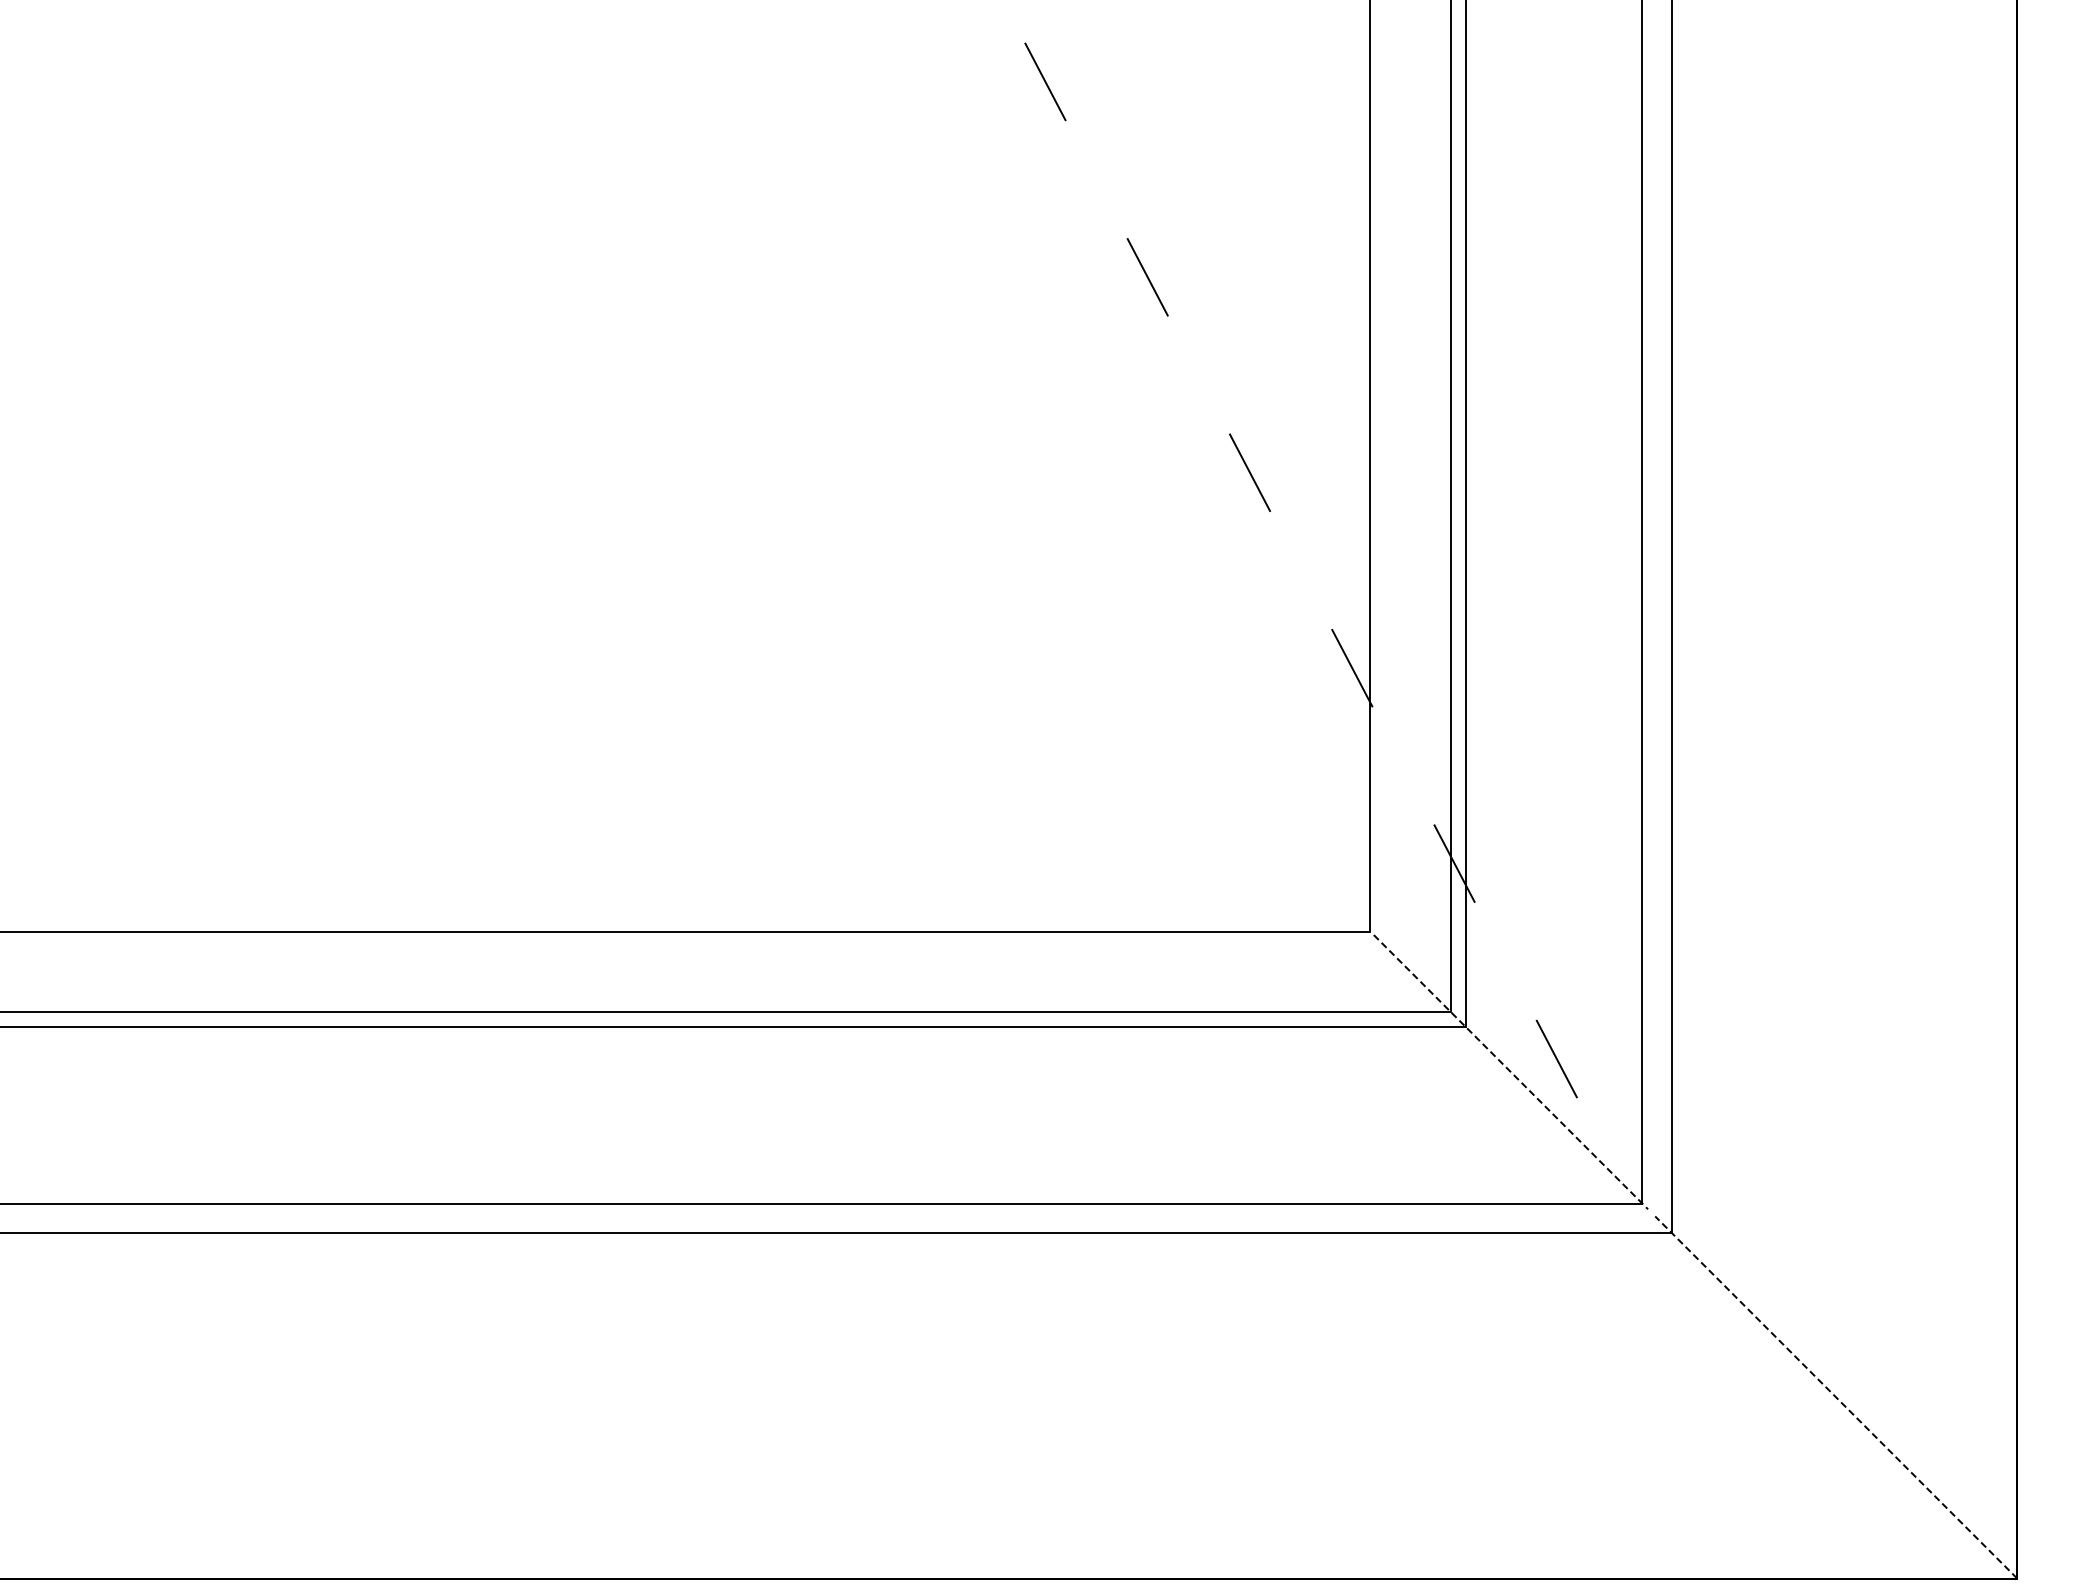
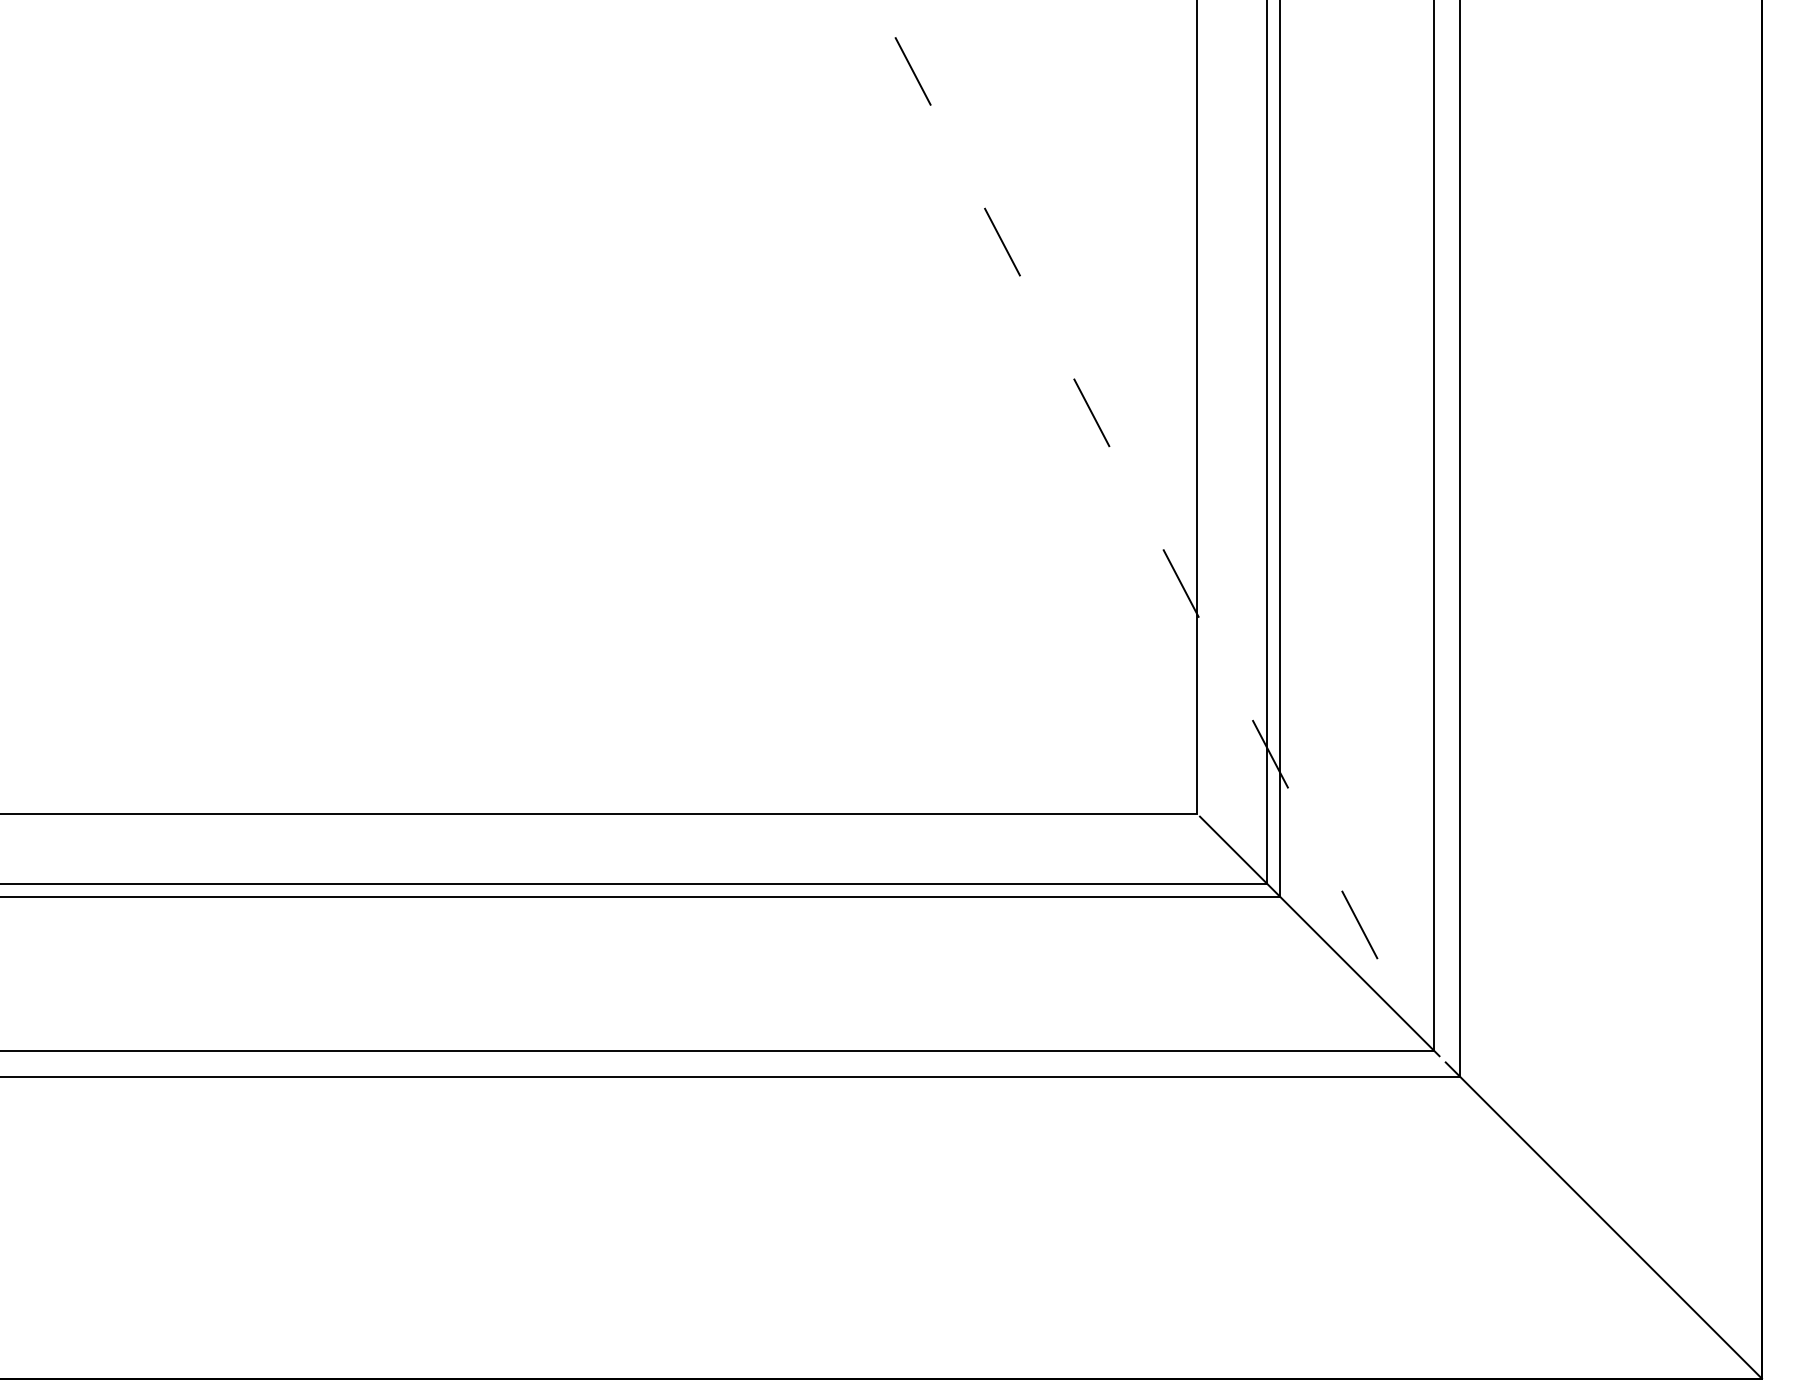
line: (1510, 1072) -> (1319, 936), dashed -> solid
line: (1835, 1397) -> (1603, 1220), dashed -> solid

